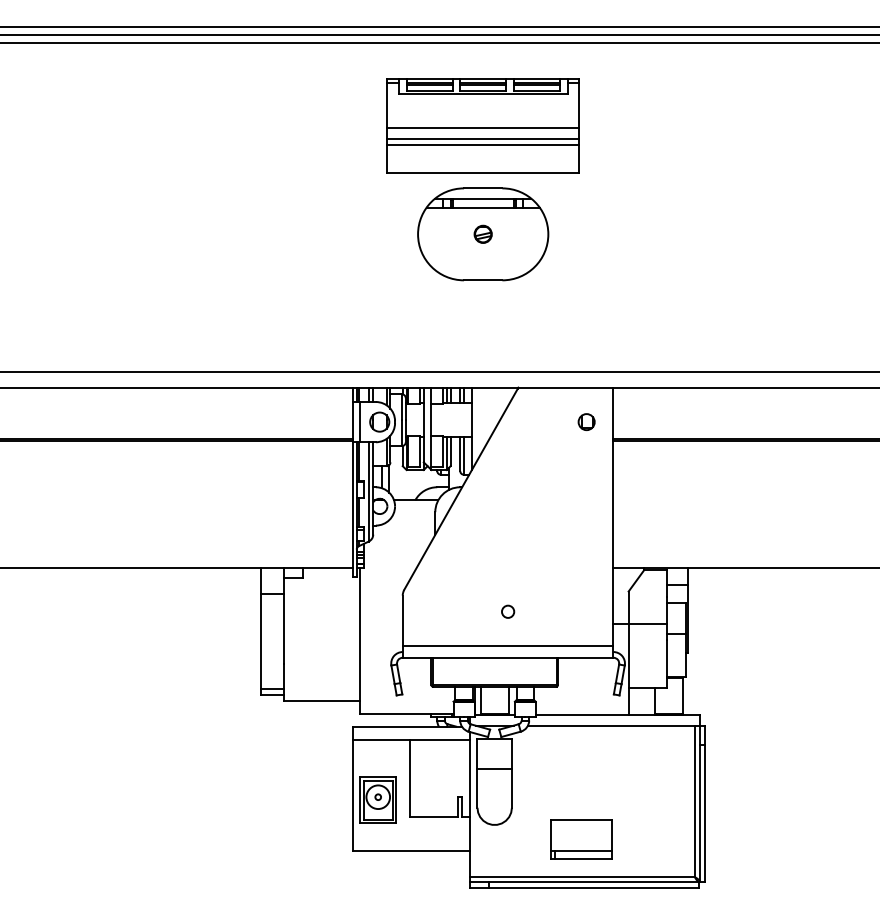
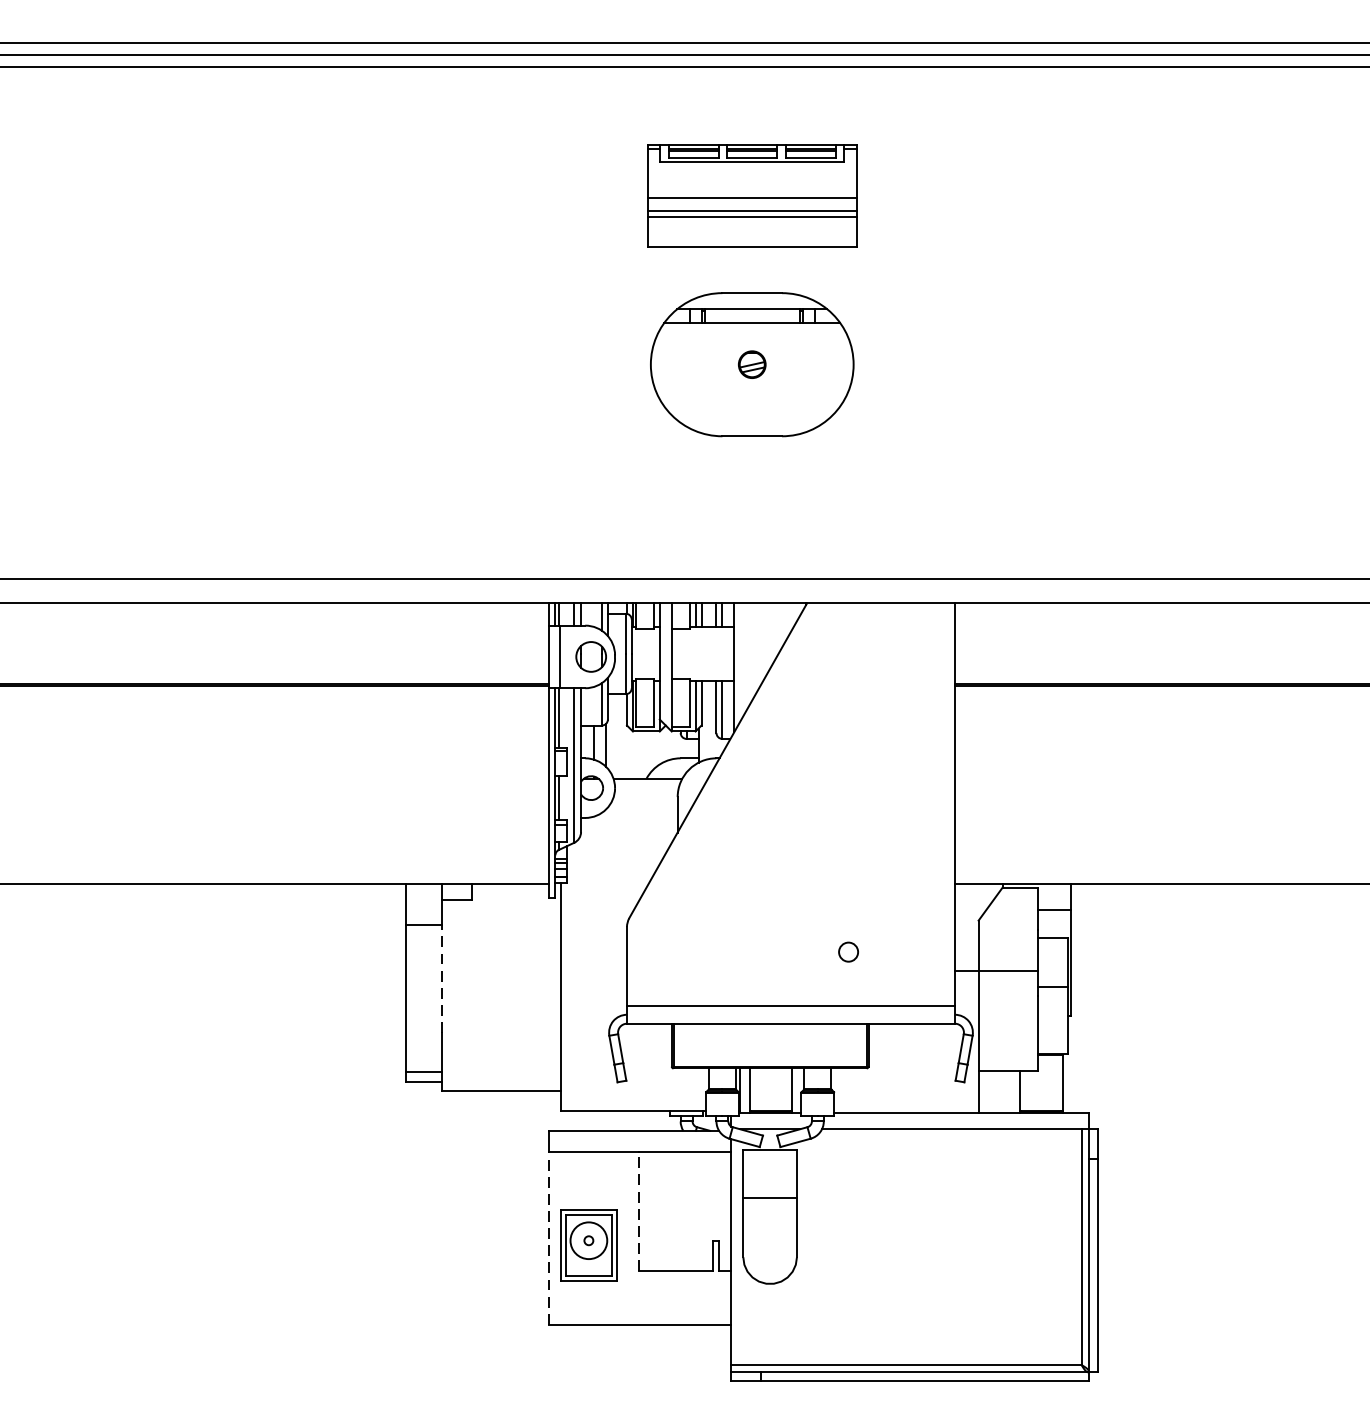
part: (482, 125) -> (751, 195), size x0.7
part: (586, 421) -> (913, 655), removed
circle: (508, 611) -> (849, 951), moved
line: (283, 628) -> (441, 978), solid -> dashed
line: (410, 777) -> (639, 1210), solid -> dashed
line: (352, 795) -> (548, 1238), solid -> dashed
part: (581, 839) -> (905, 1306), removed

